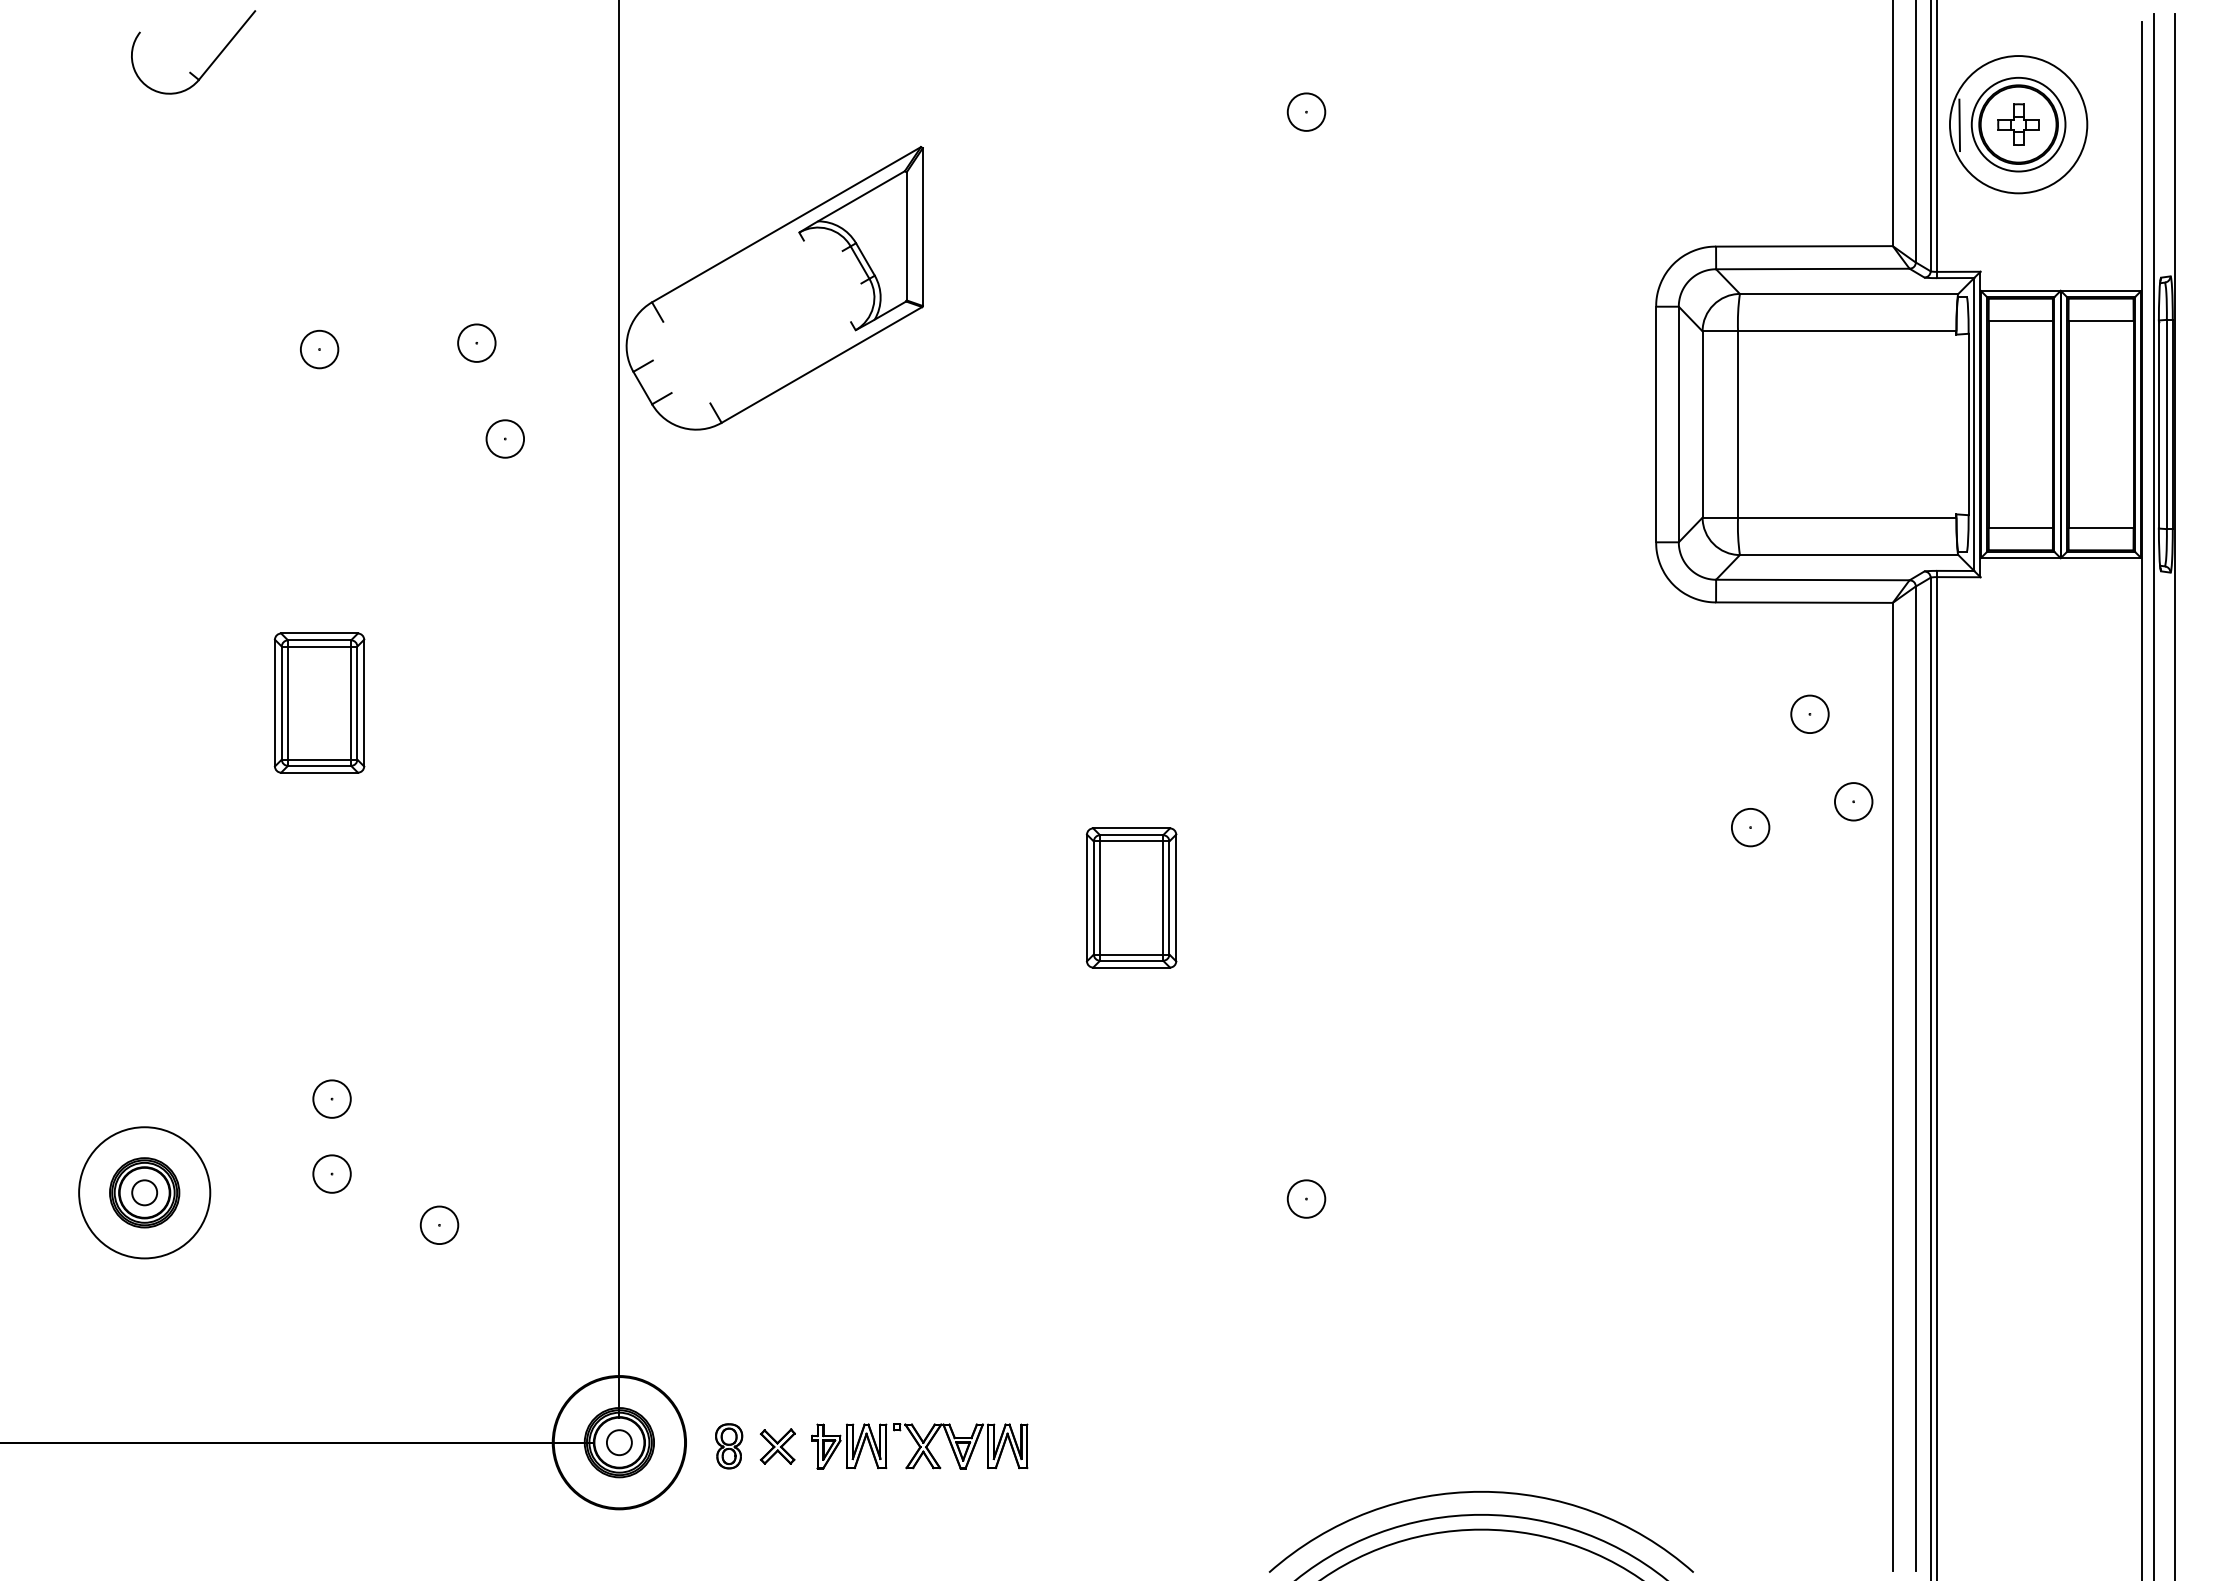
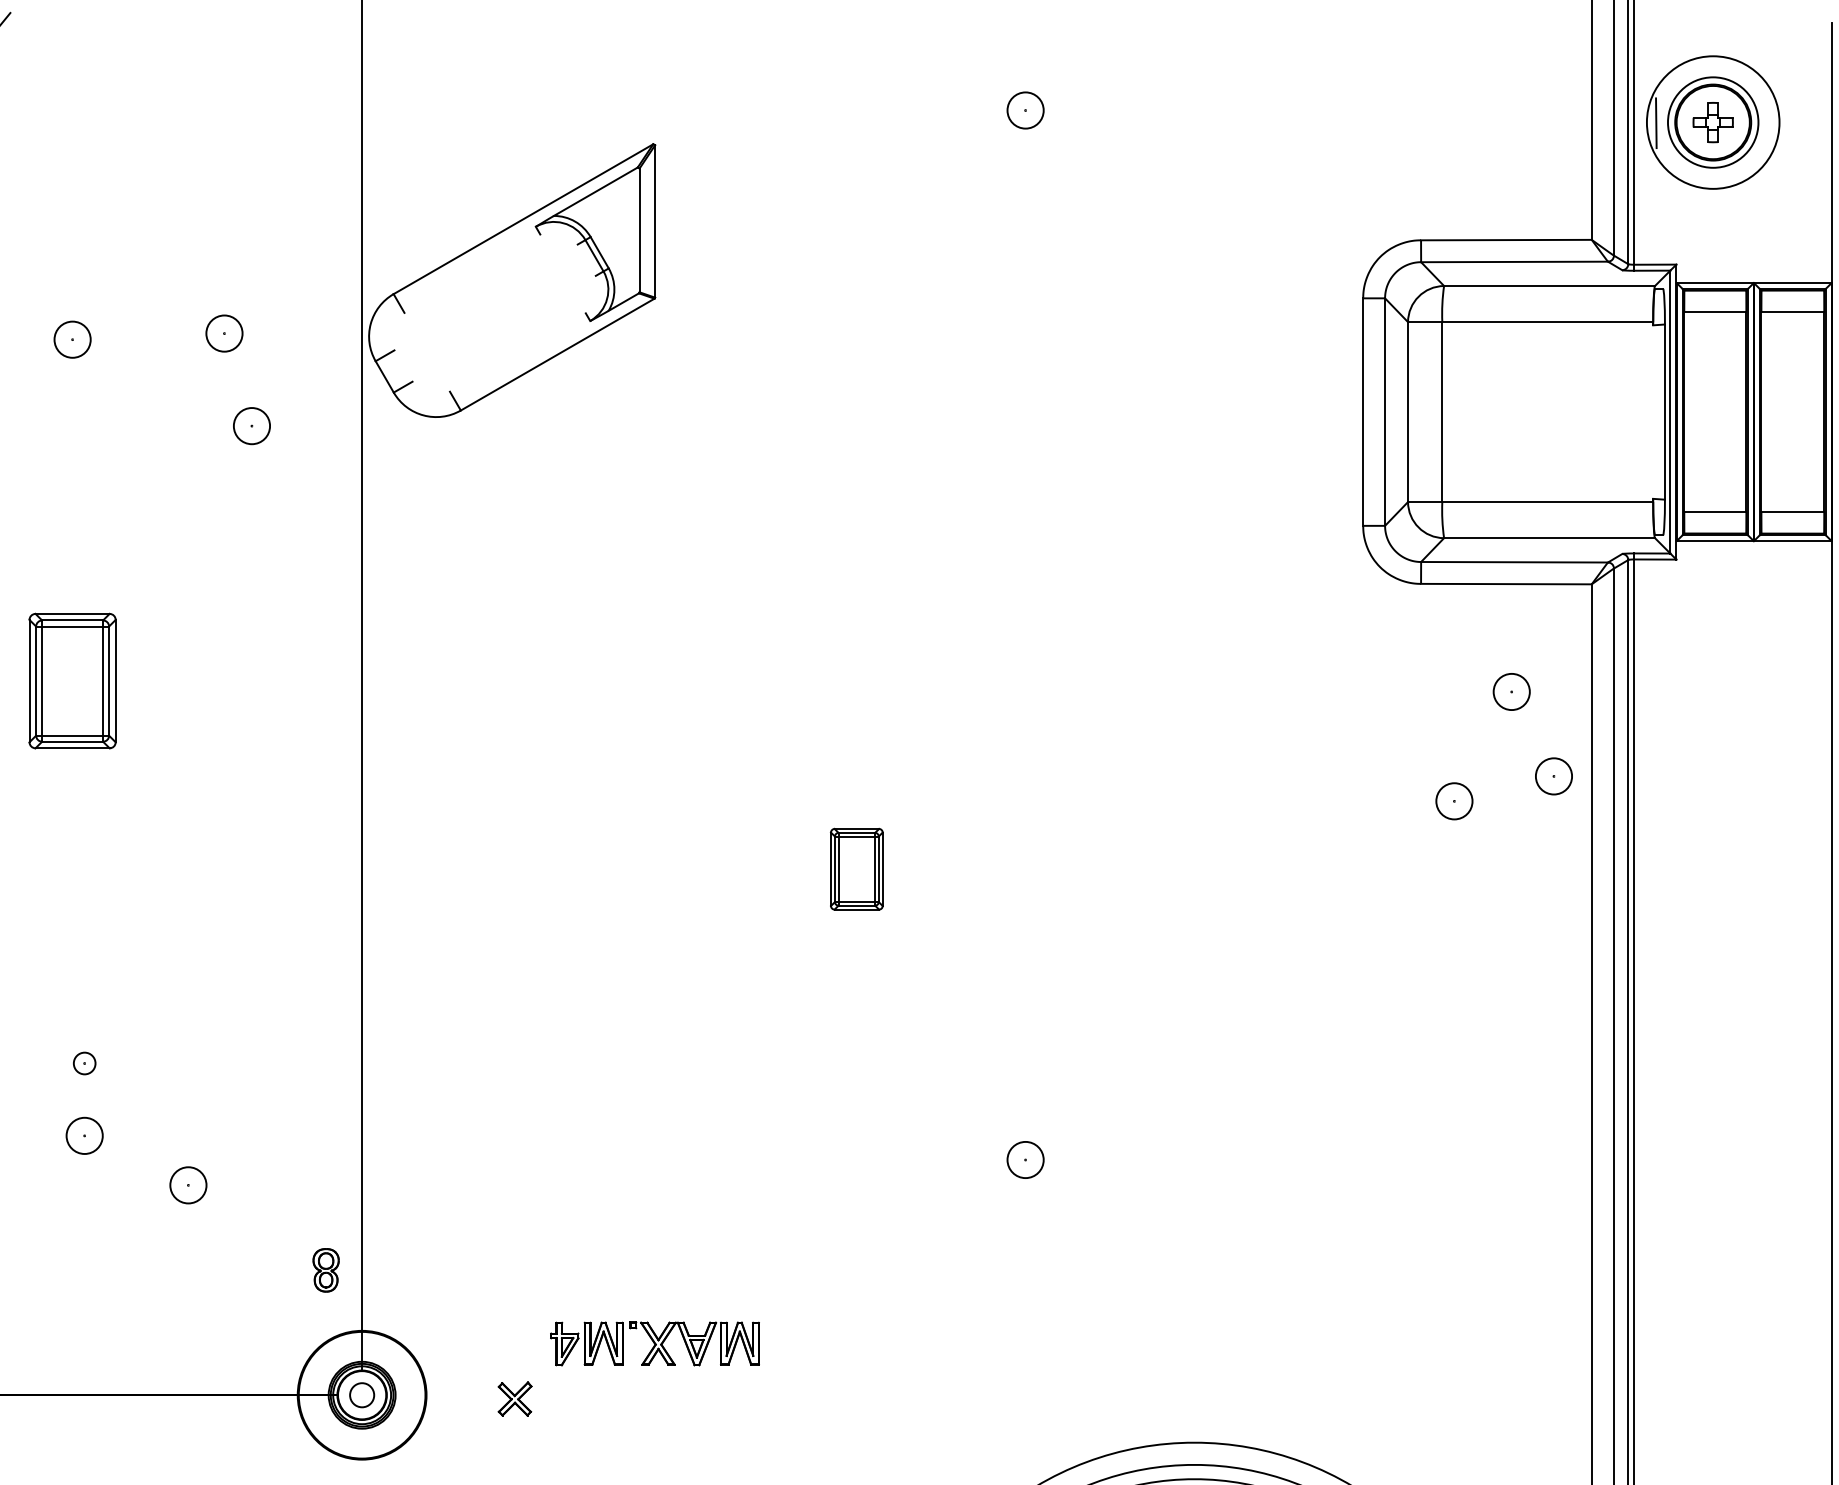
part: (1131, 897) -> (856, 868), size x0.6
circle: (331, 1098) -> (84, 1062), size x0.6
part: (729, 1446) -> (326, 1270), moved
part: (919, 1446) -> (654, 1343), moved

